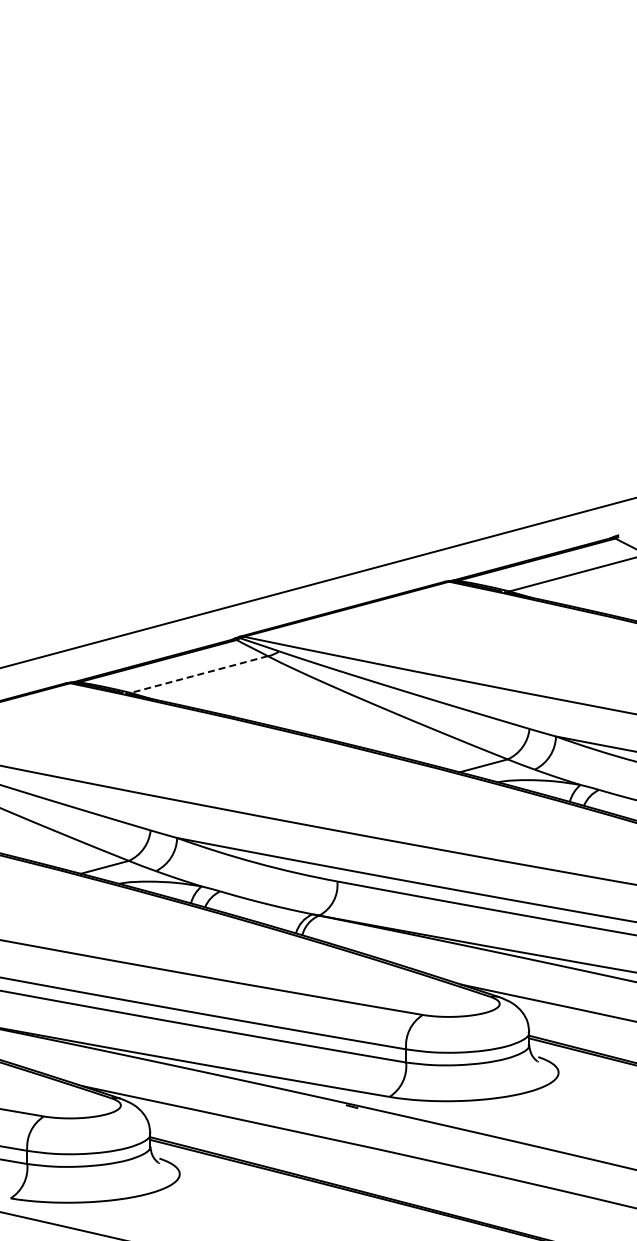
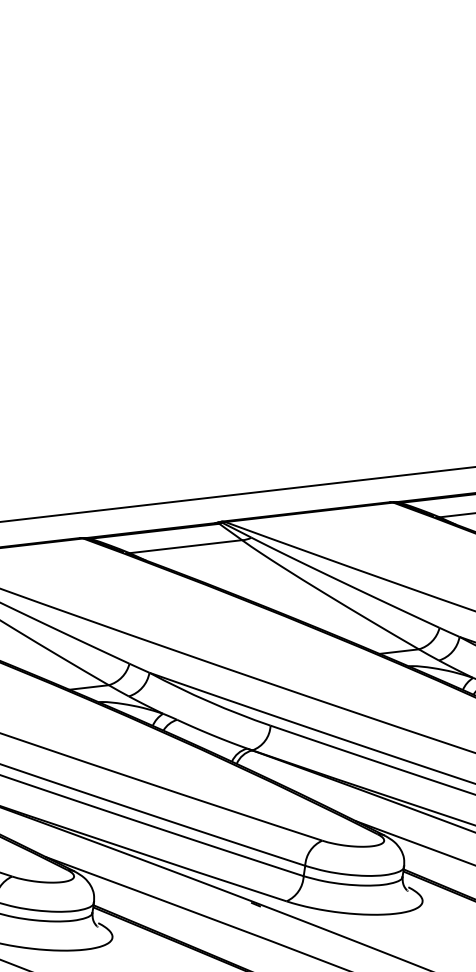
line: (198, 674) -> (185, 546), dashed -> solid

